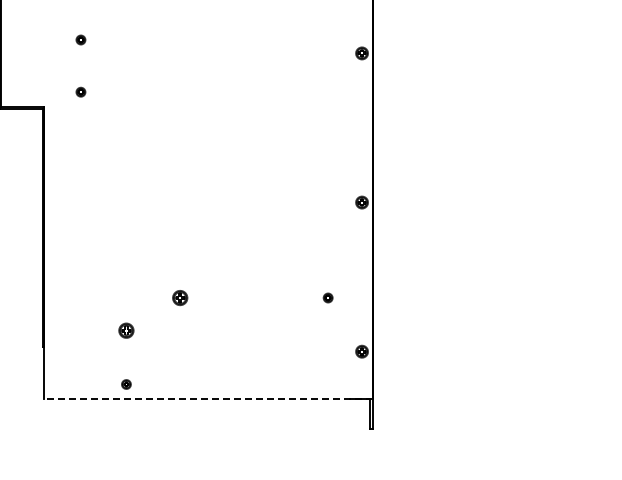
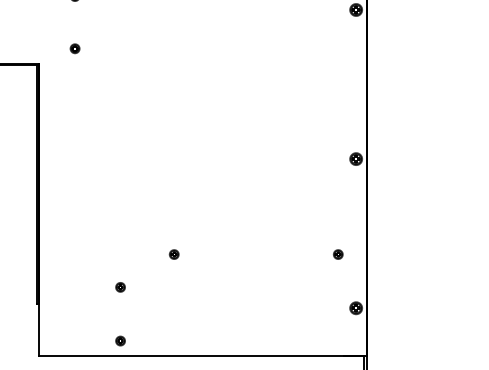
part: (179, 297) -> (173, 254), size x0.62
part: (327, 297) -> (337, 254), moved
part: (126, 330) -> (120, 287), size x0.62
line: (207, 399) -> (201, 356), dashed -> solid

